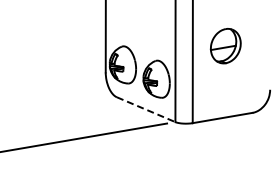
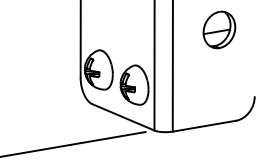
part: (225, 46) -> (219, 30), moved
line: (146, 109) -> (123, 117), dashed -> solid

